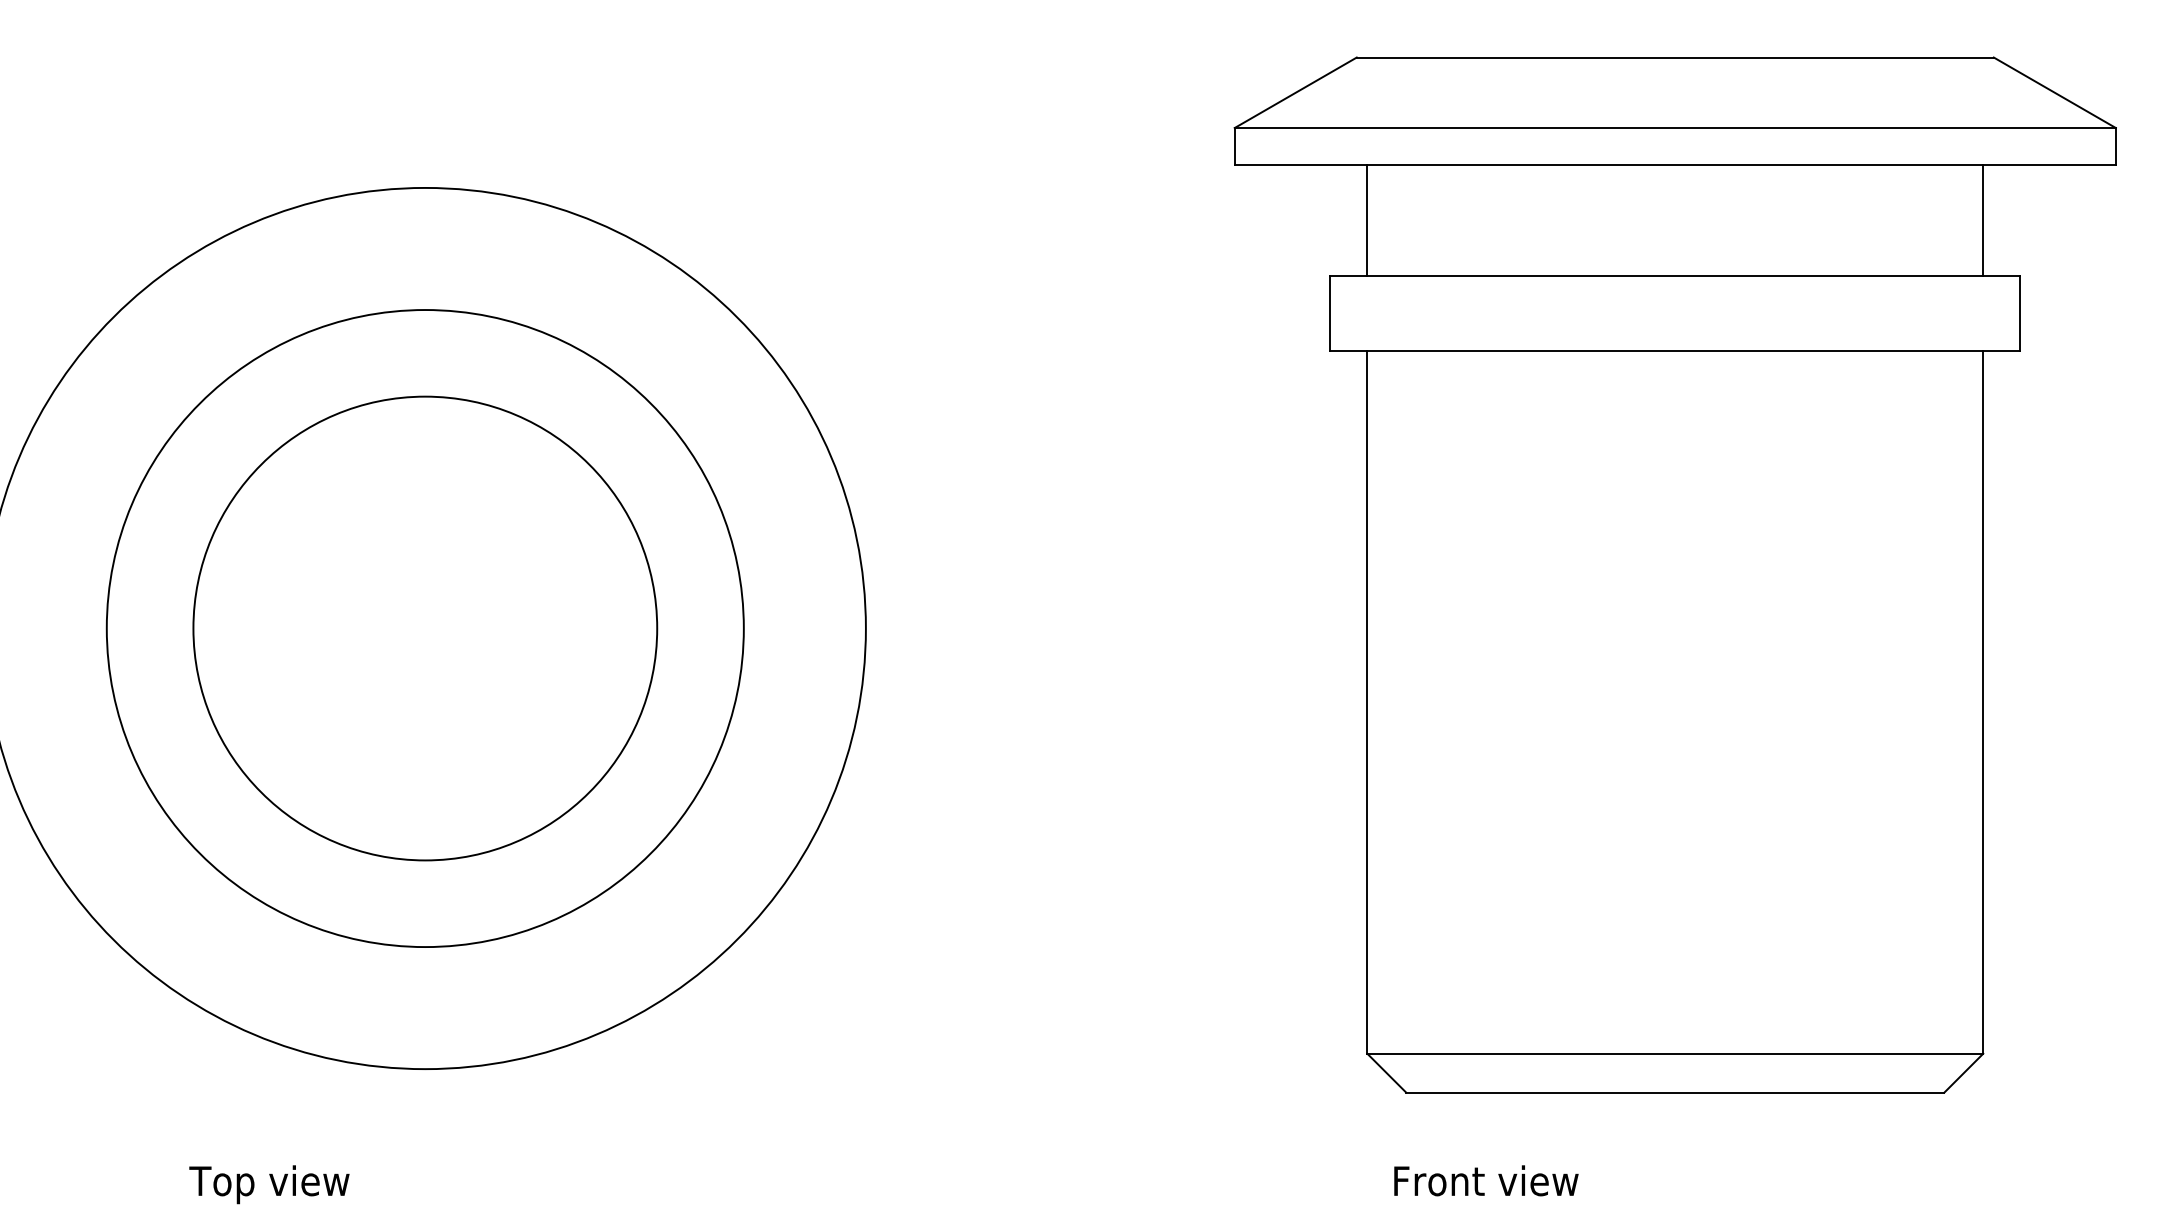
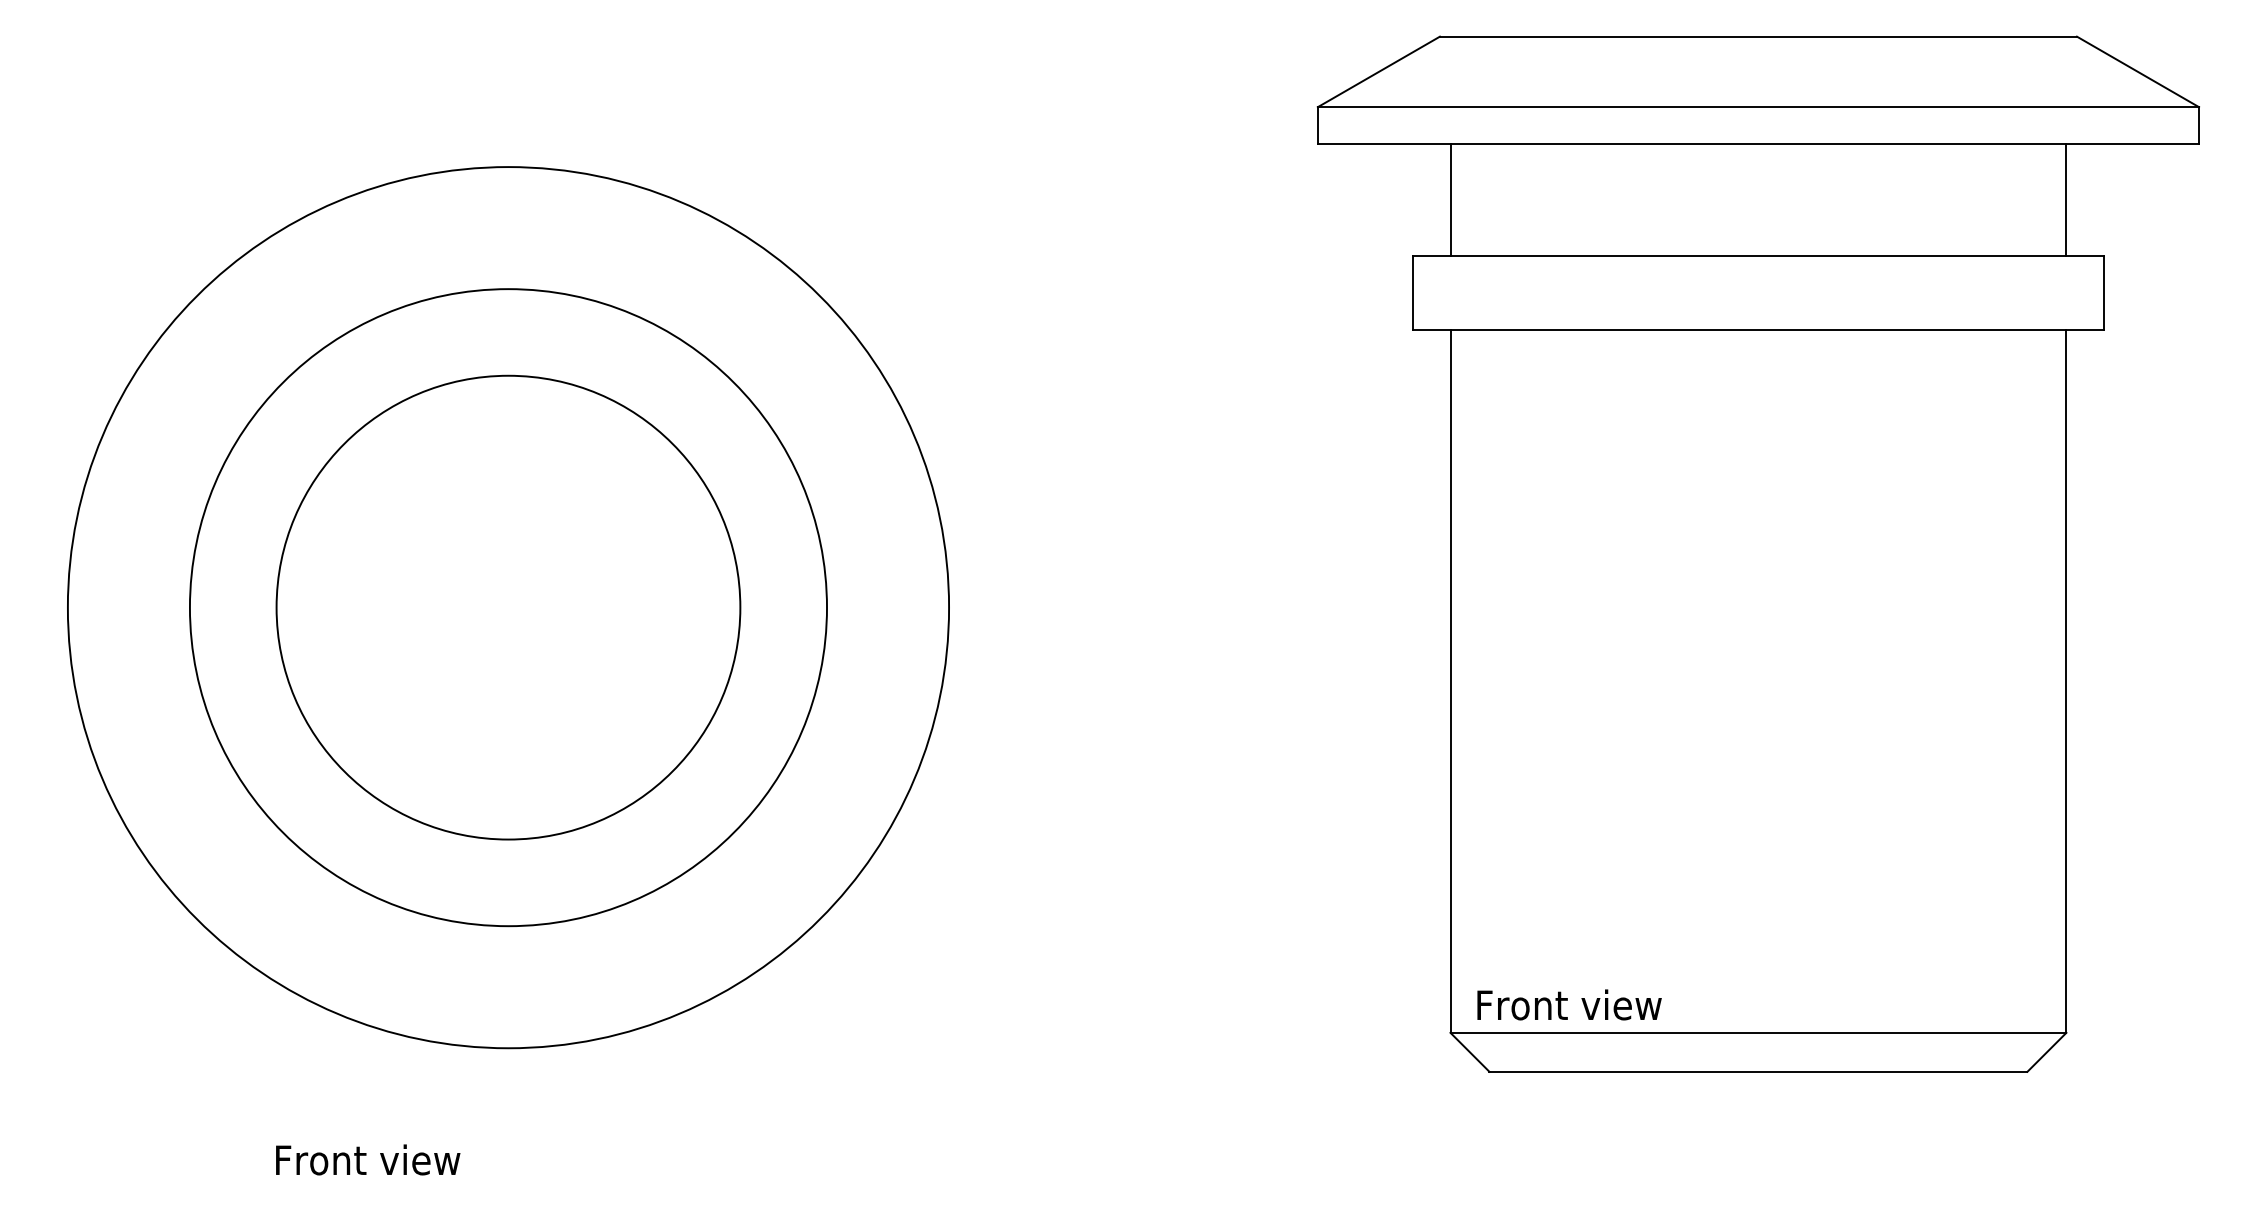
text: (1486, 1180) -> (1569, 1004), moved
text: (283, 1184) -> (366, 1163), Top view -> Front view

